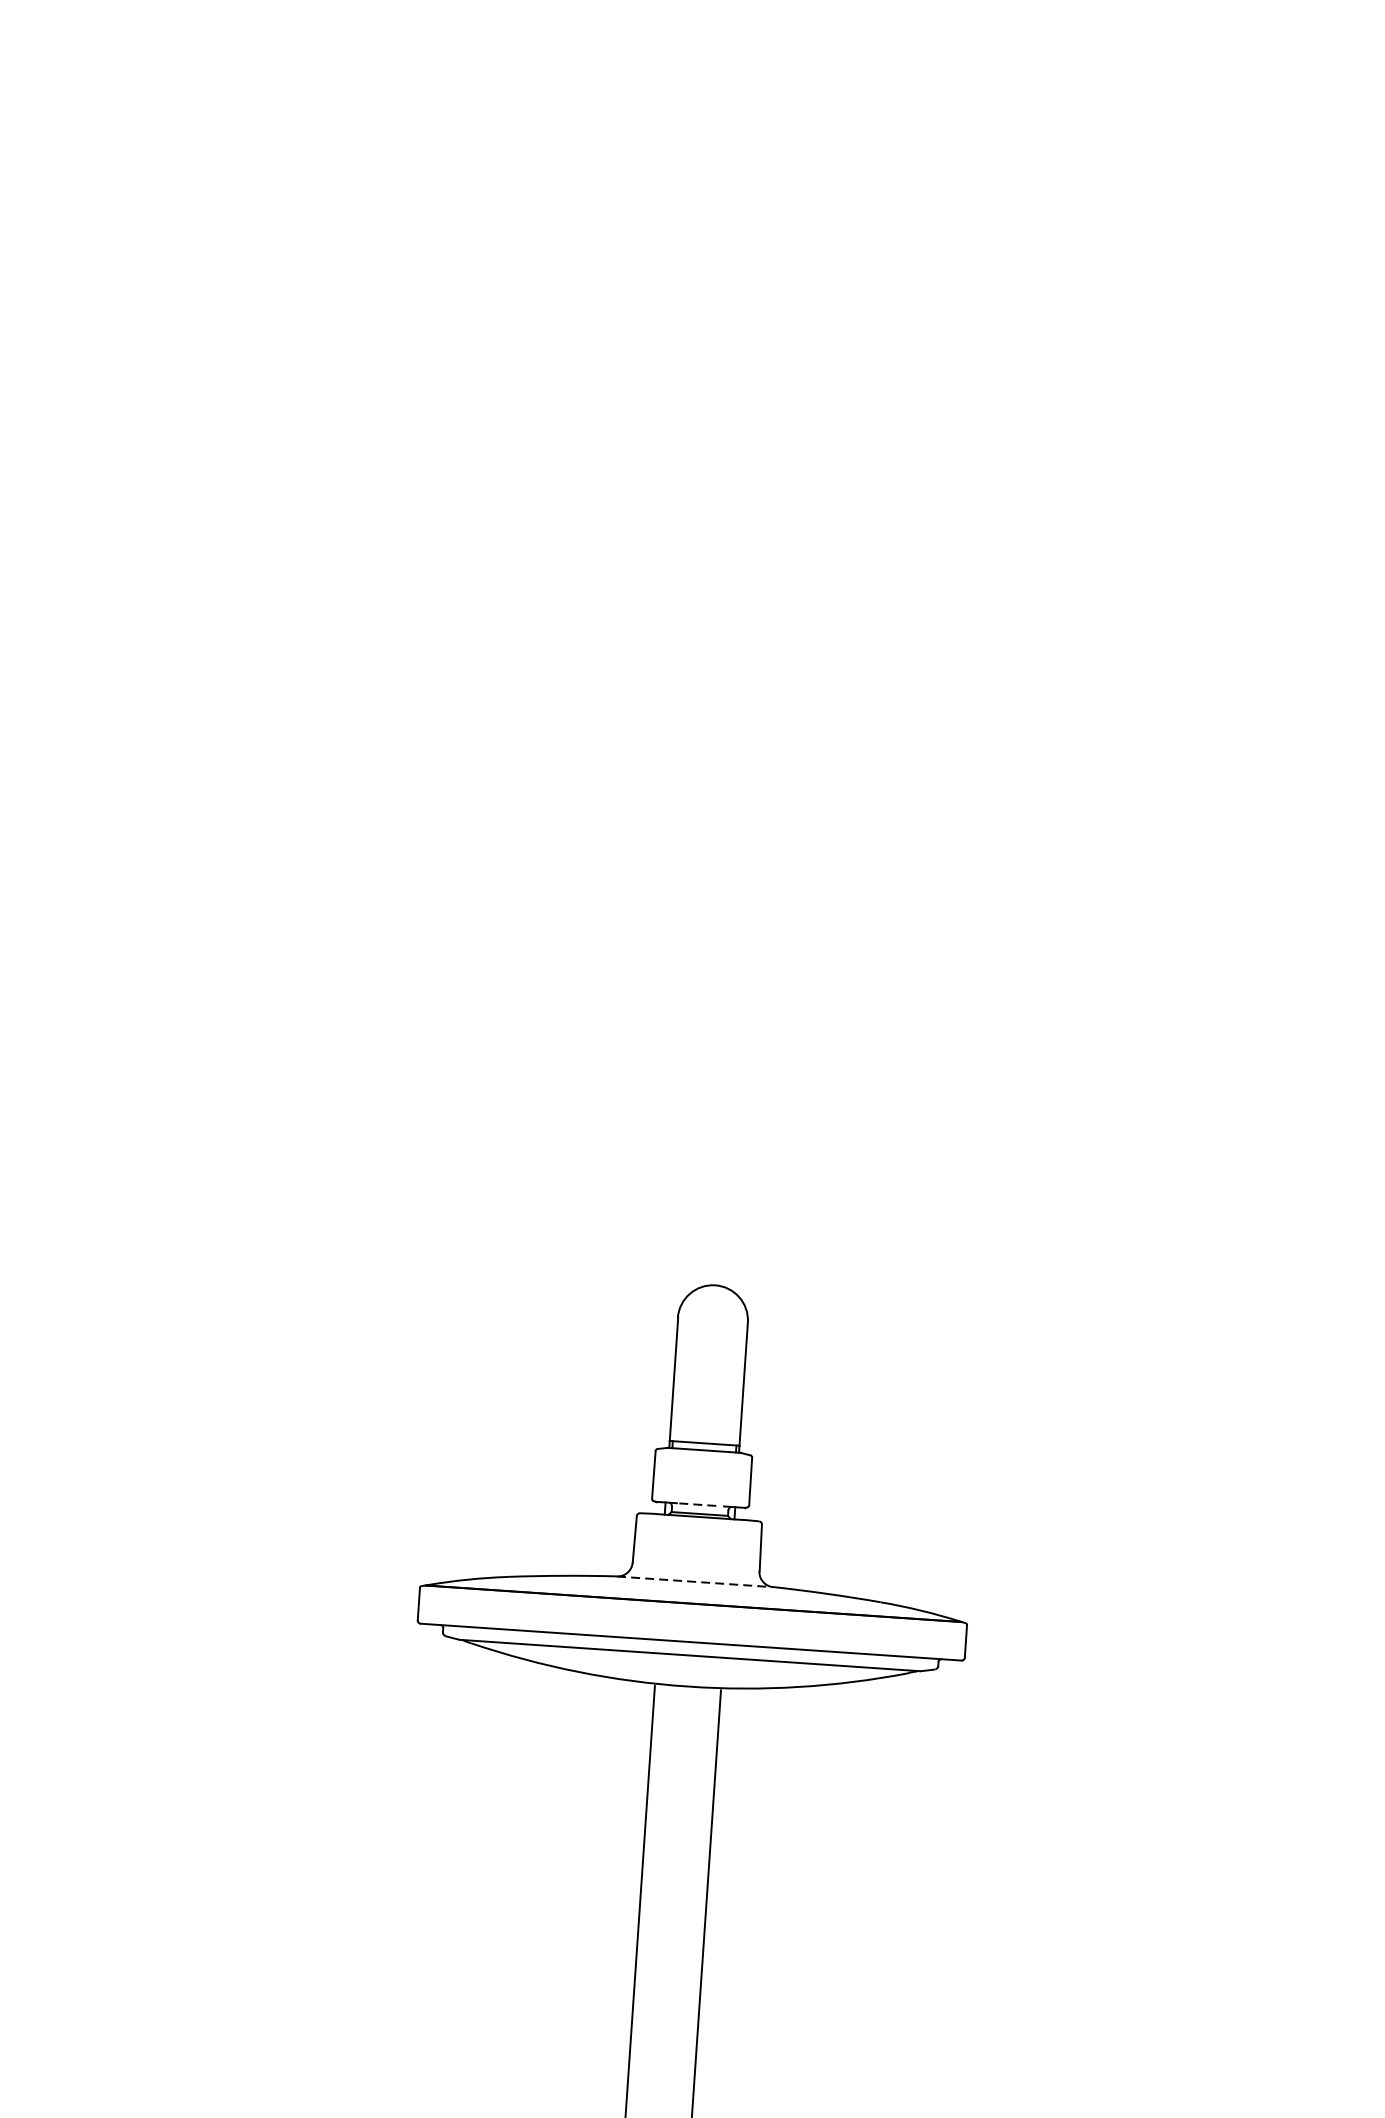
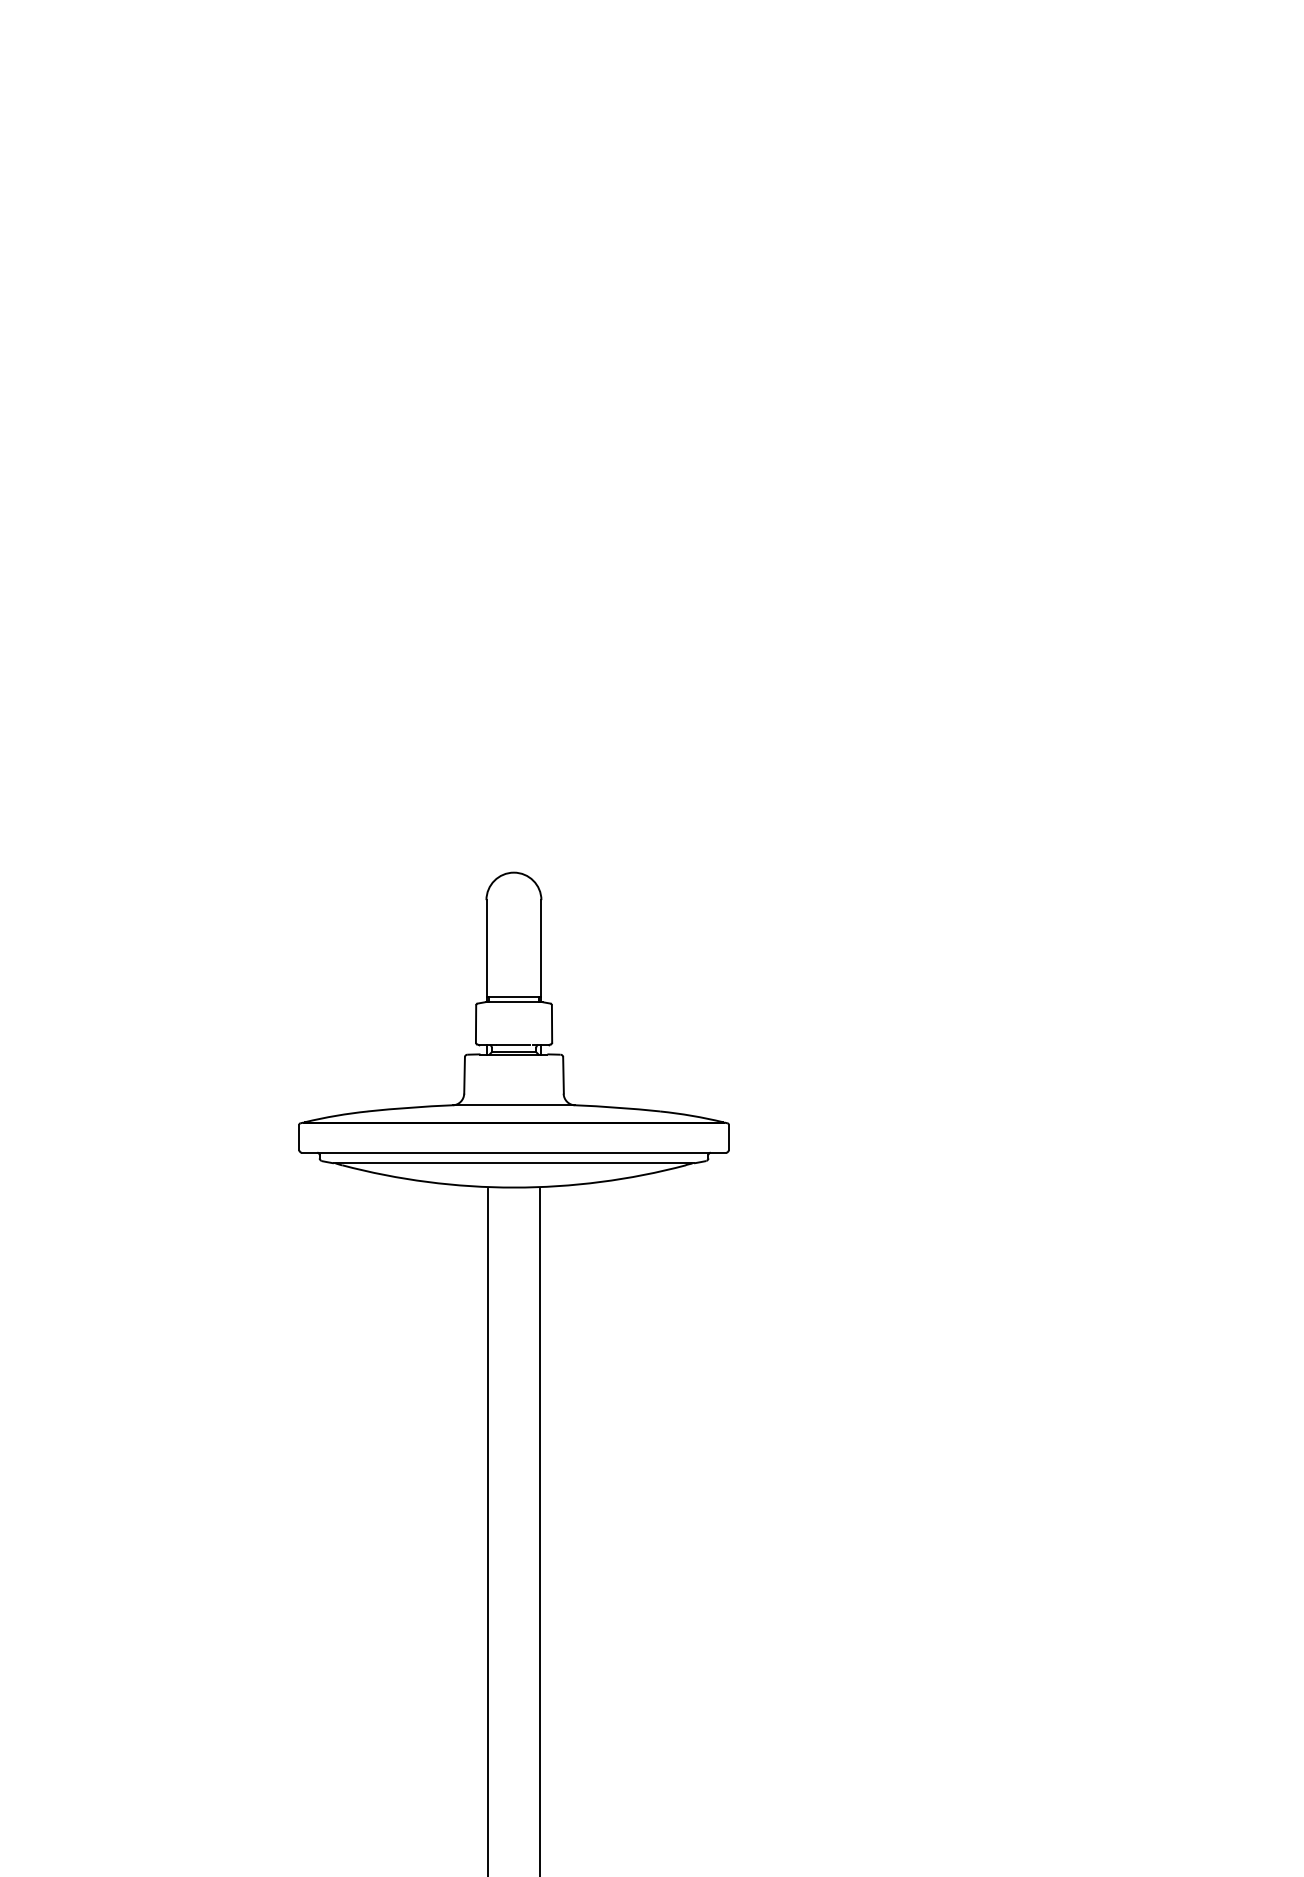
line: (701, 1504) -> (514, 1044), dashed -> solid
line: (695, 1582) -> (514, 1105), dashed -> solid

